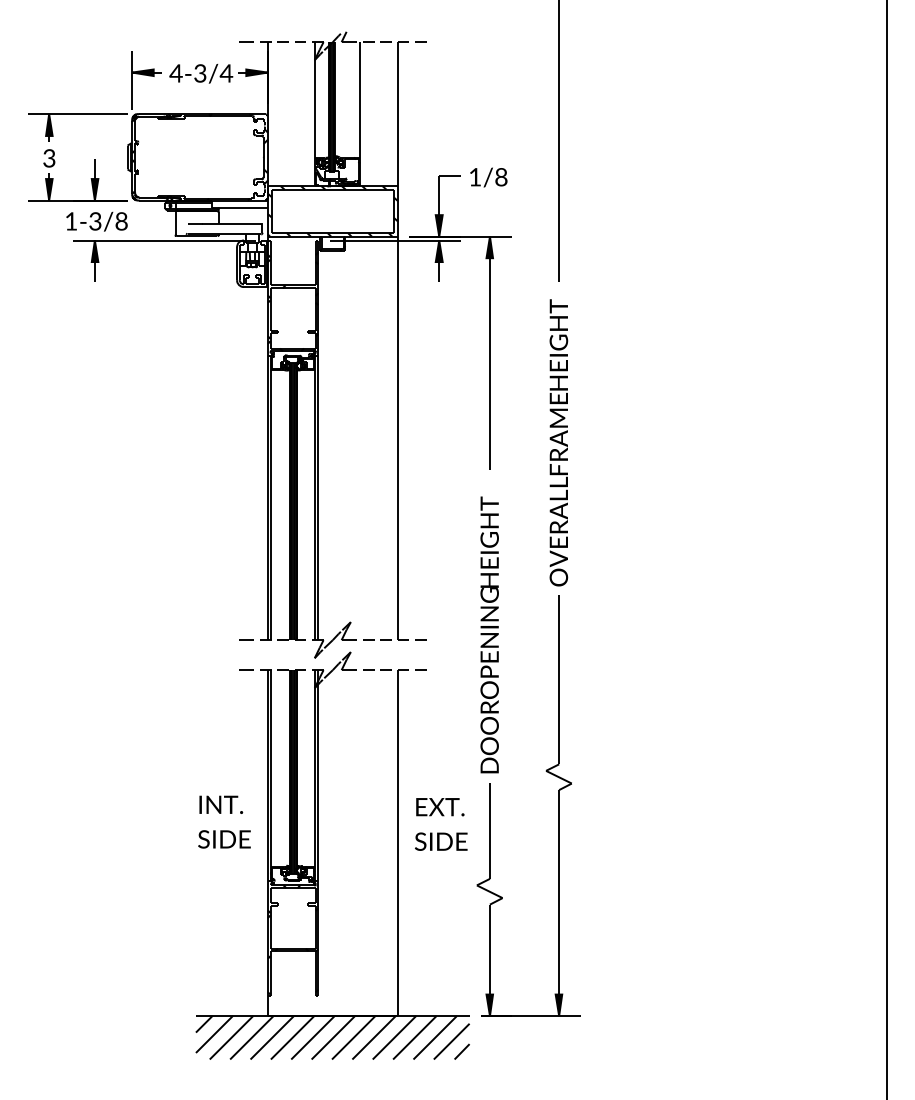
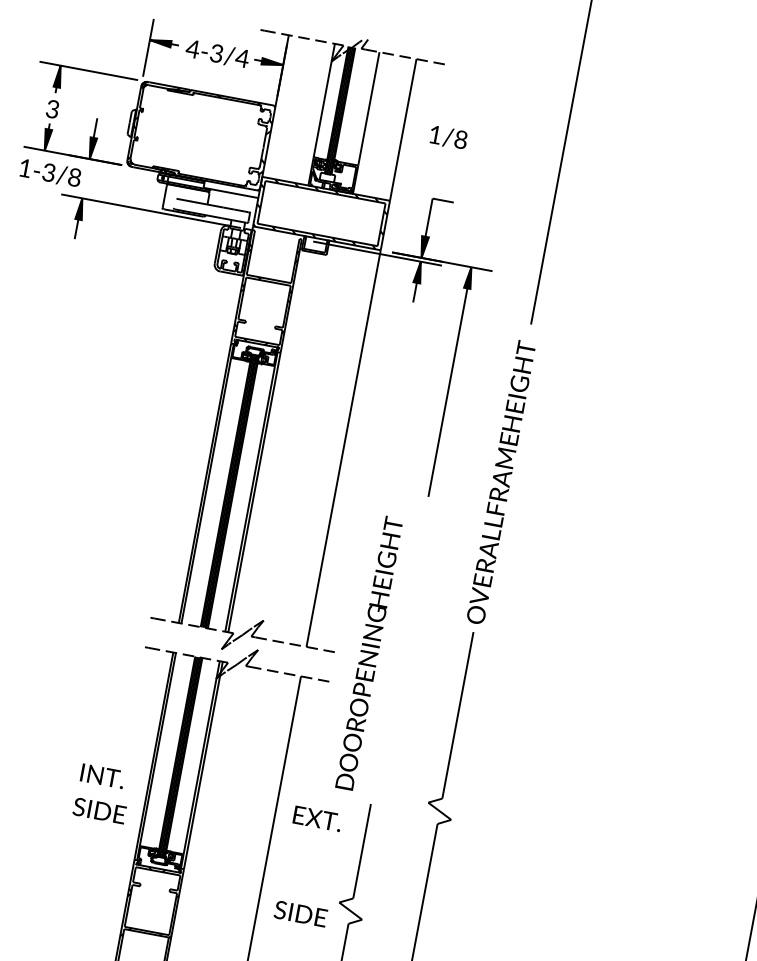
text: (488, 177) -> (448, 137), moved
text: (96, 221) -> (50, 172), moved
text: (489, 634) -> (369, 652), moved
text: (441, 841) -> (301, 913), moved

